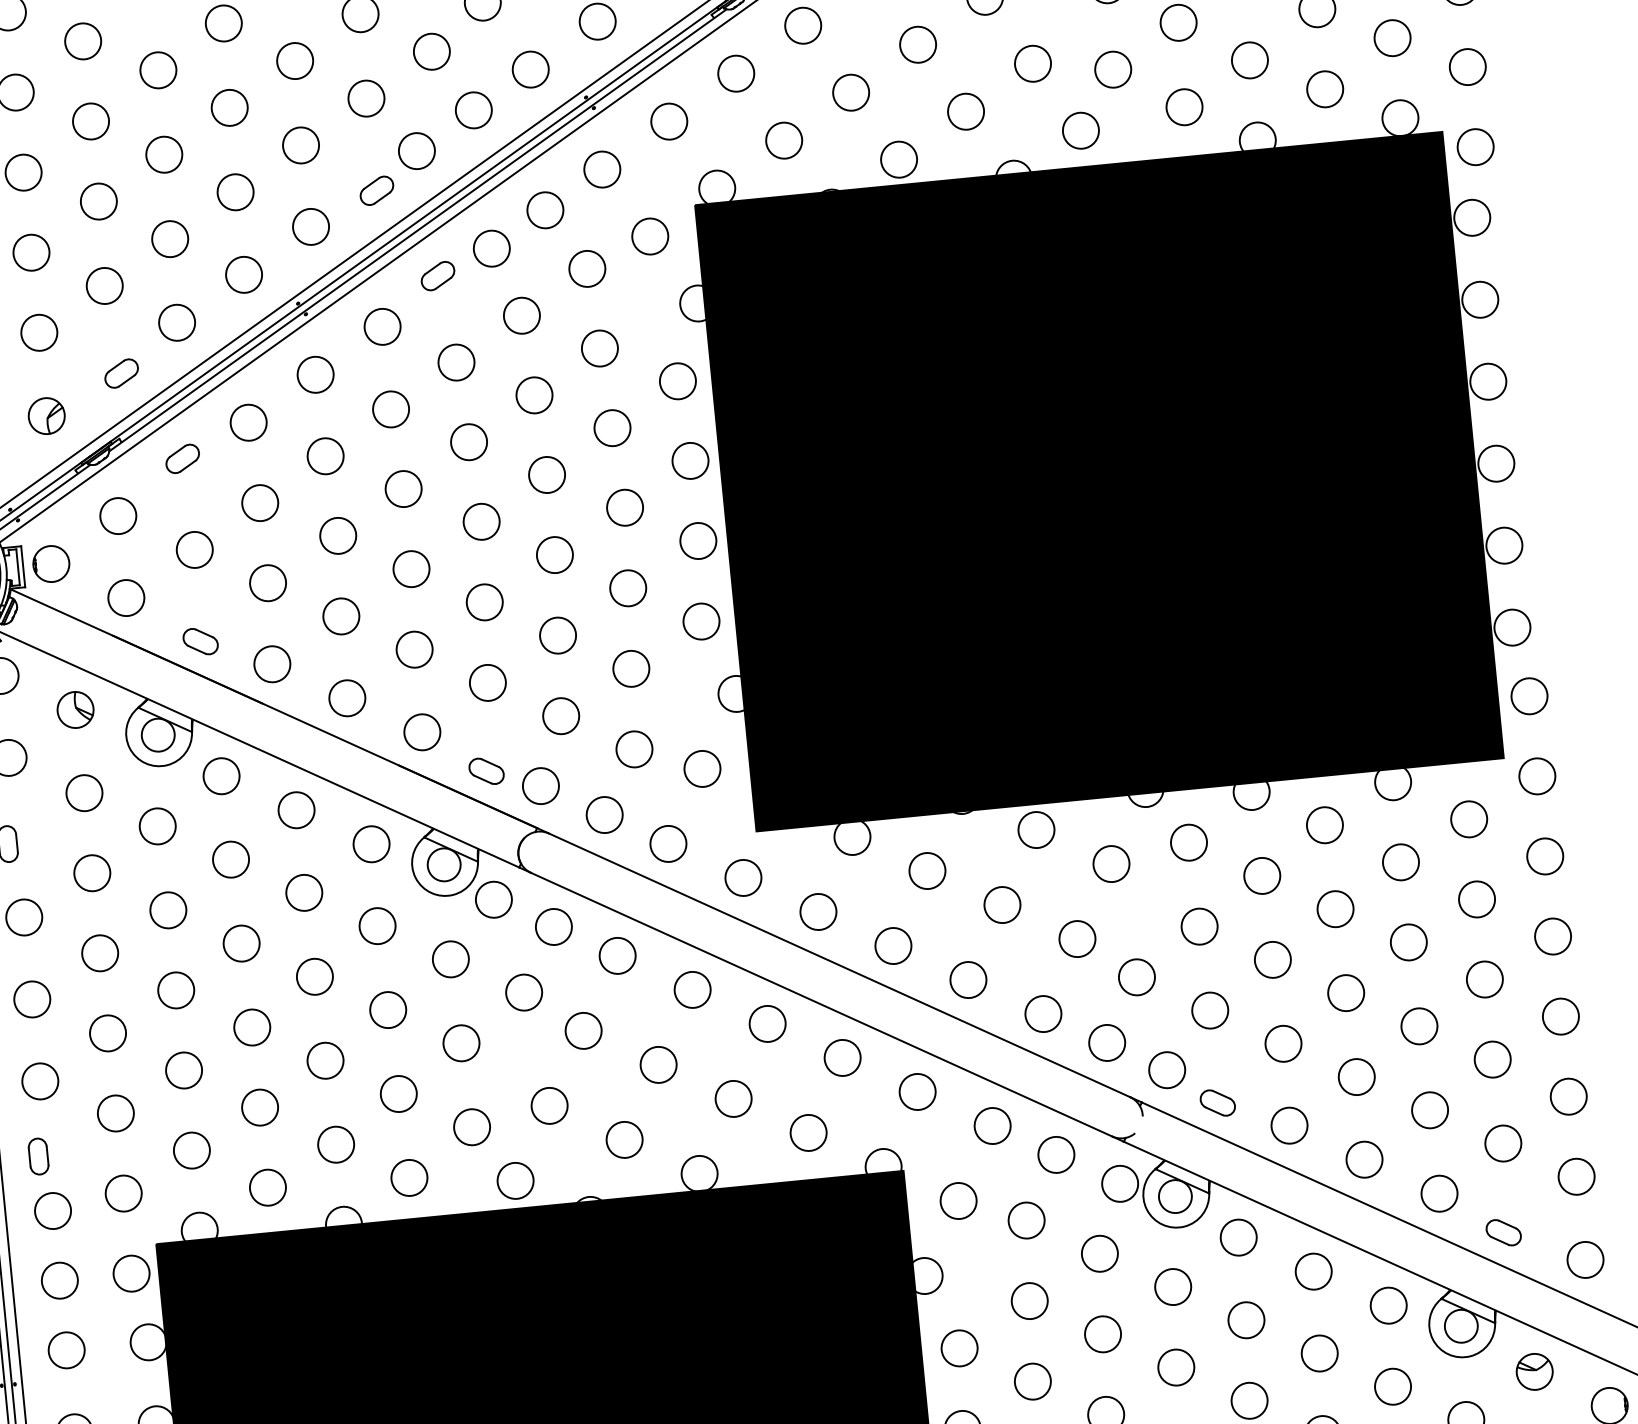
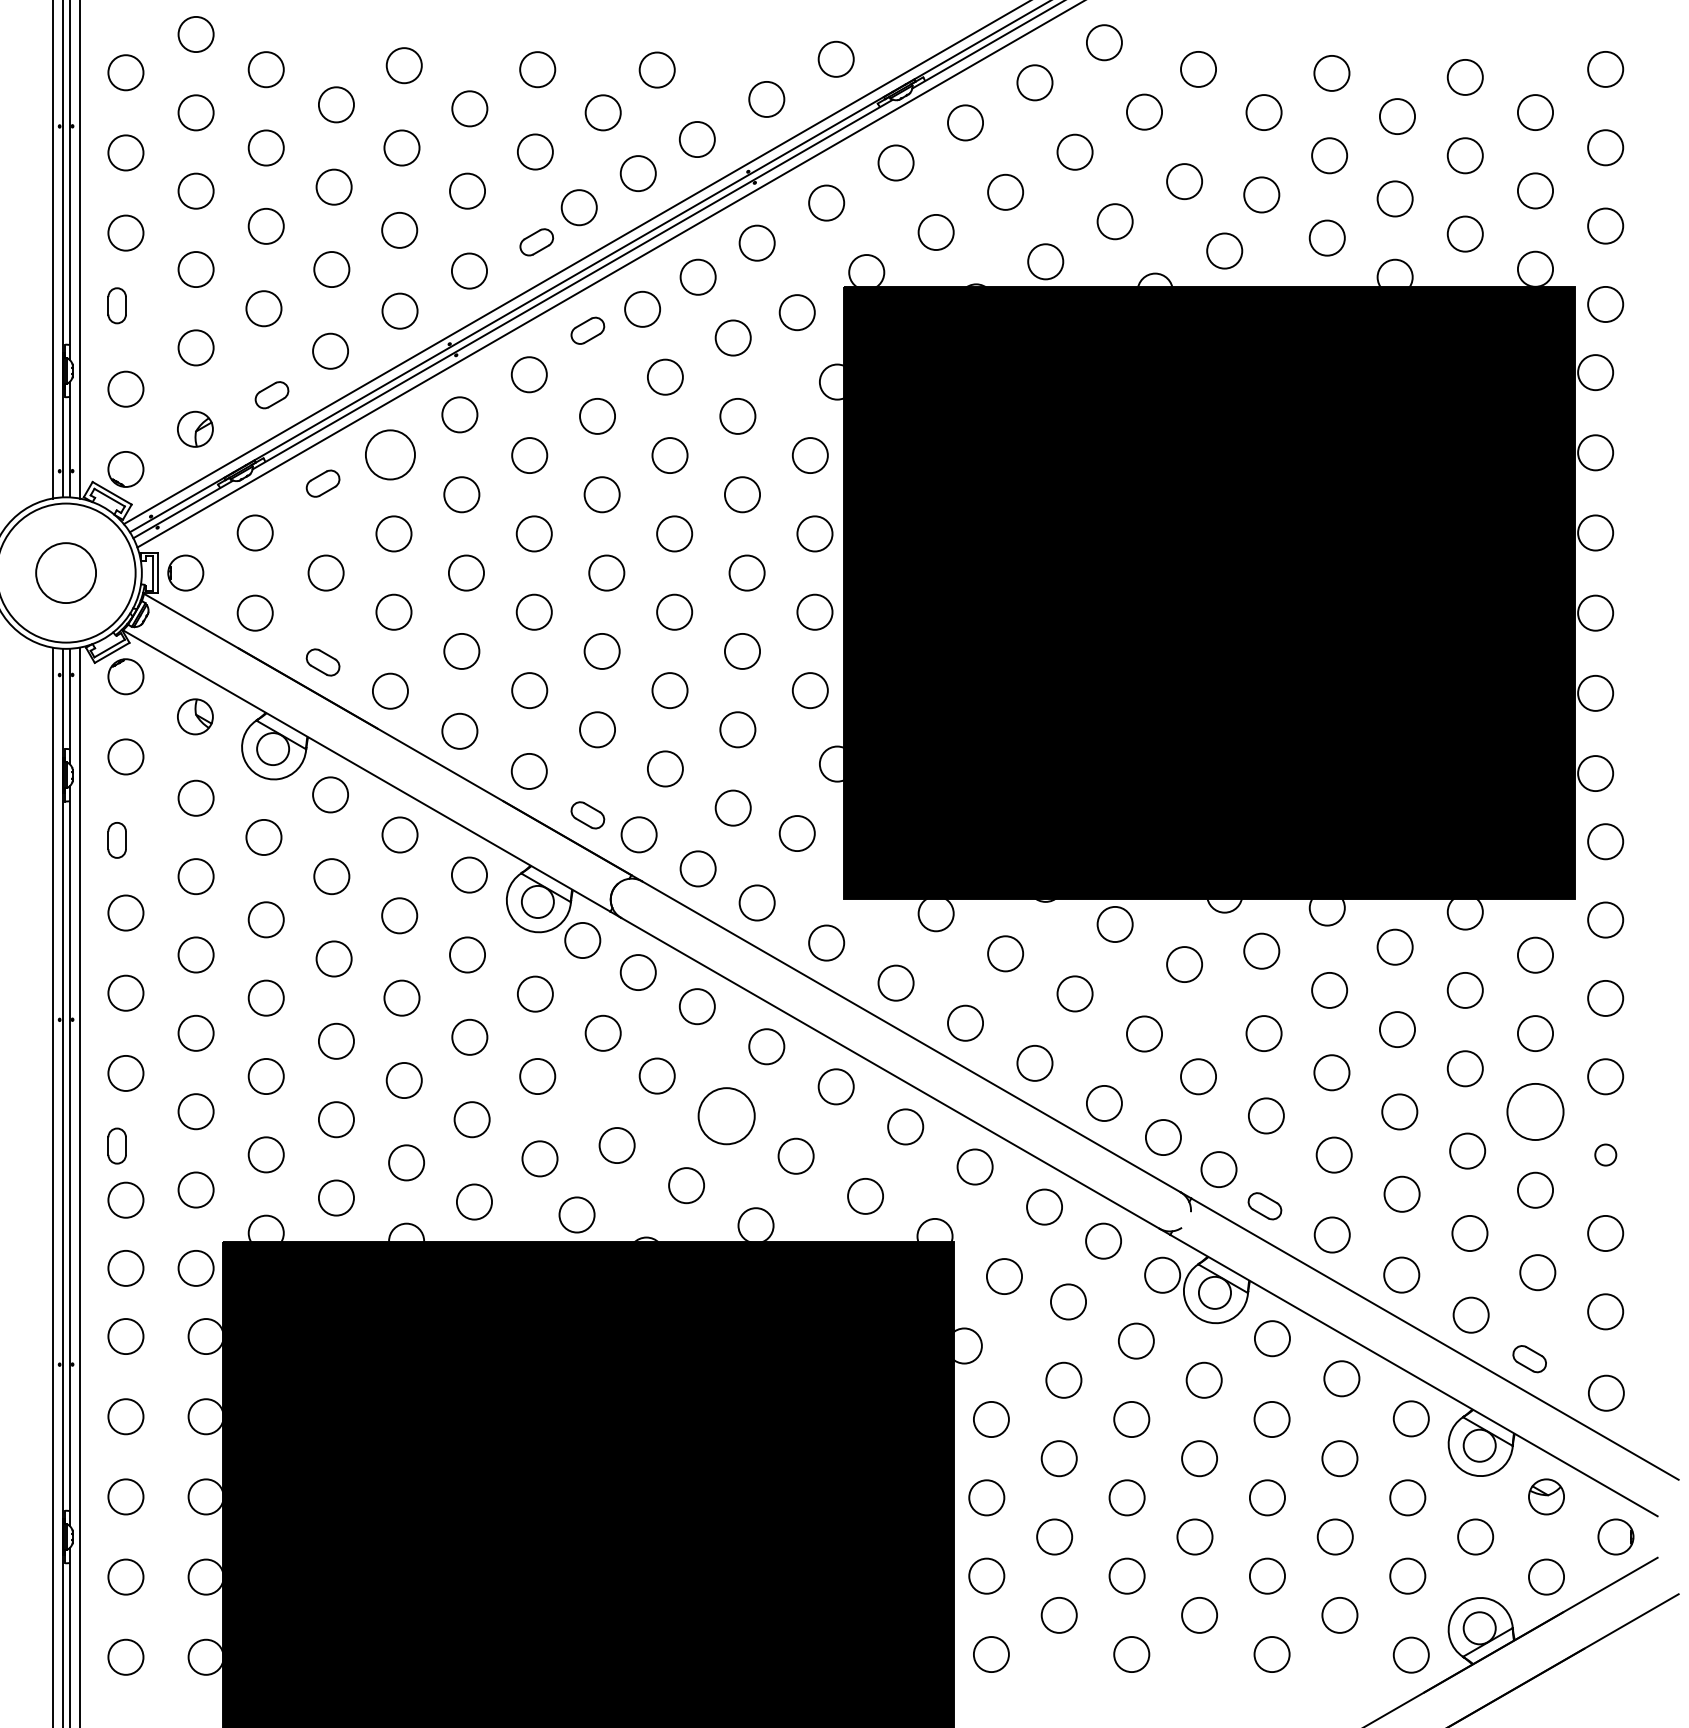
circle: (248, 422) -> (390, 454), size x1.4
circle: (1484, 979) -> (1535, 1111), size x1.6
circle: (1560, 1016) -> (1605, 1154), size x0.6
circle: (658, 1064) -> (726, 1115), size x1.6

